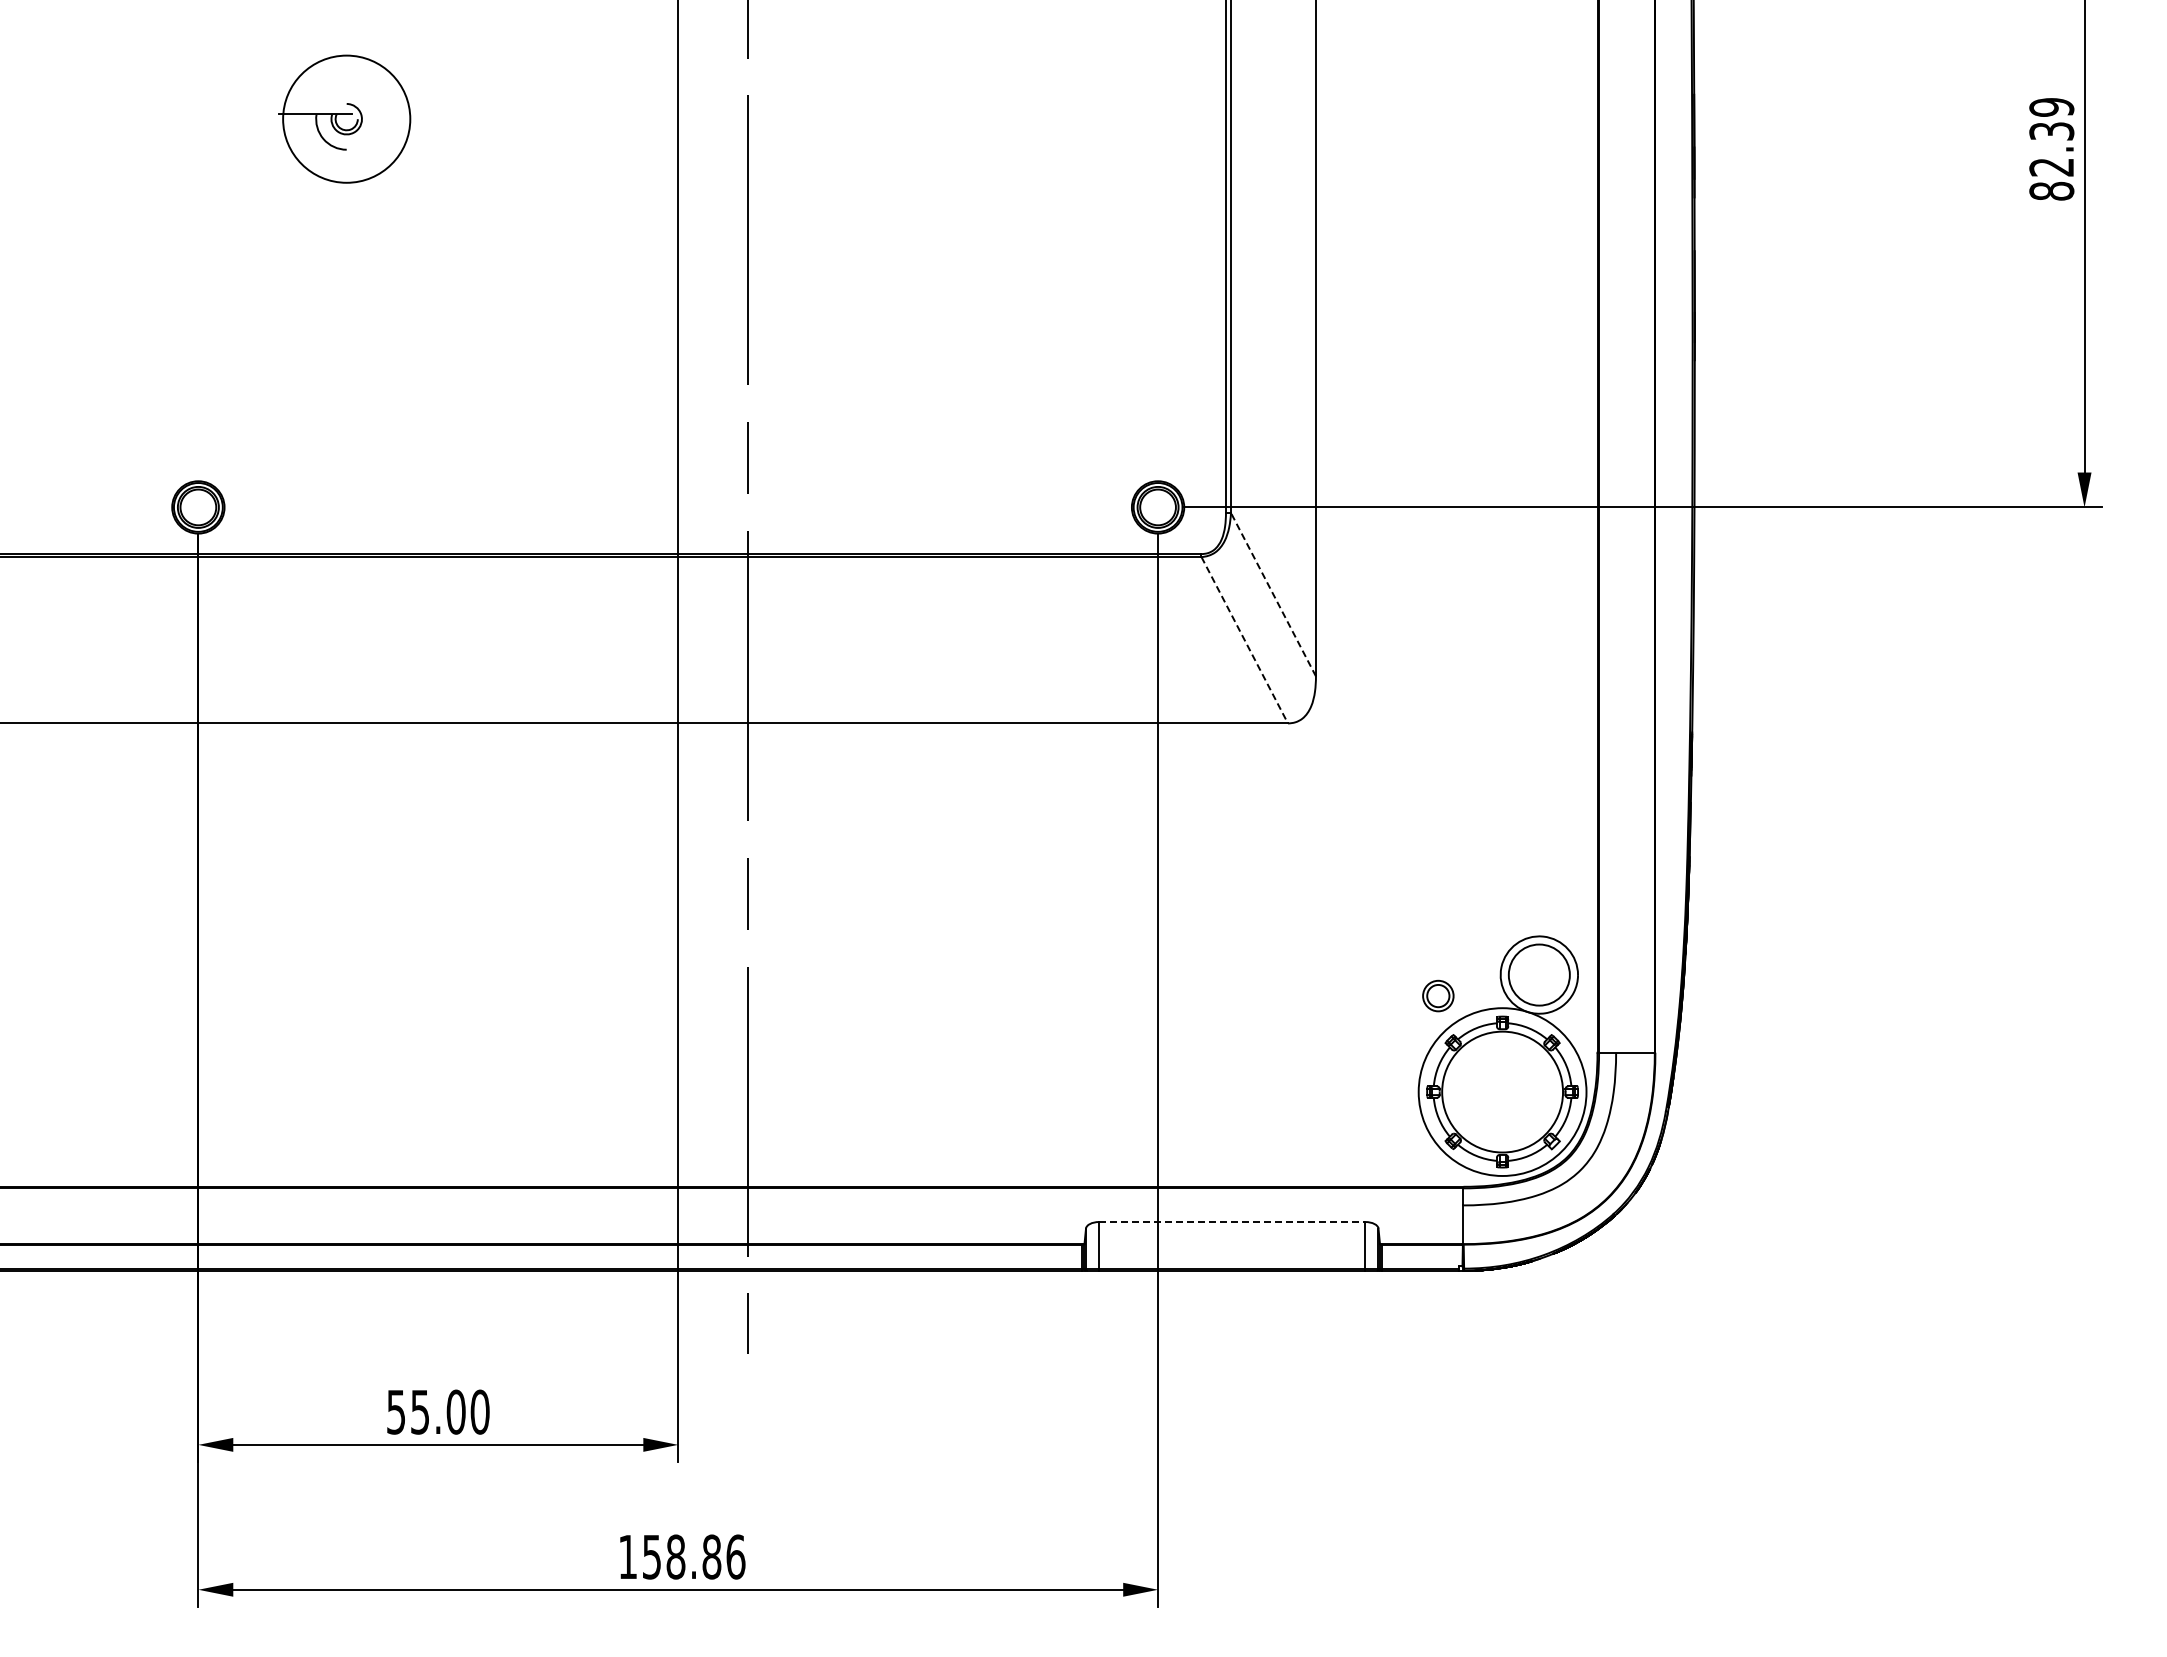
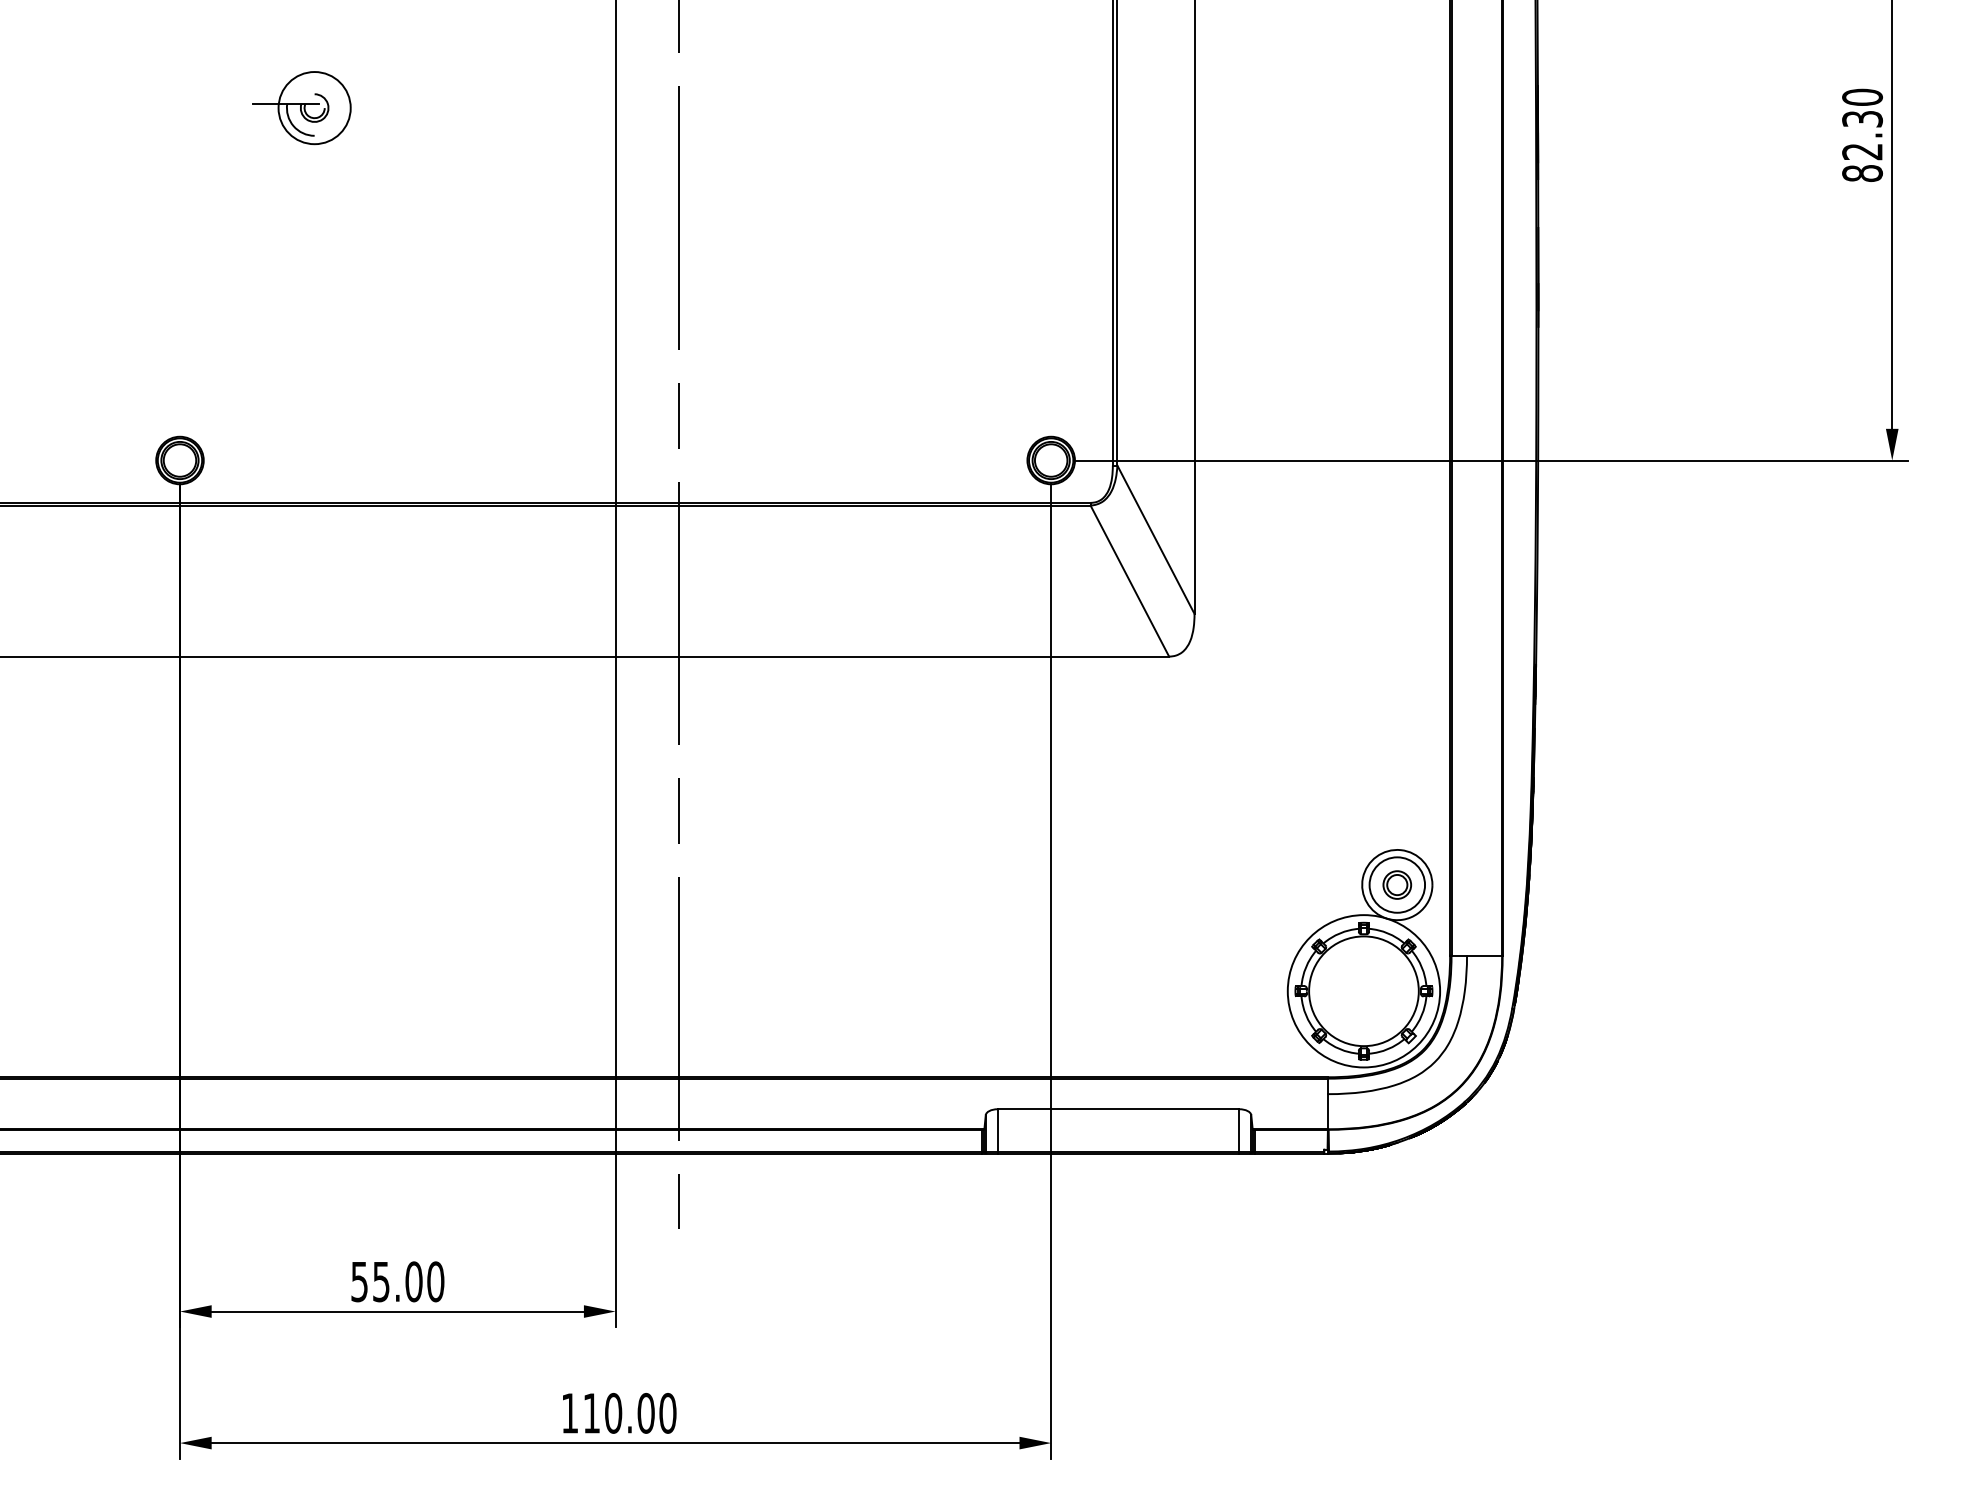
text: (2051, 107) -> (1862, 97), 82.39 -> 82.30
circle: (346, 118) -> (314, 107), size x0.62
line: (1273, 594) -> (1155, 539), dashed -> solid
line: (1244, 640) -> (1129, 581), dashed -> solid
part: (1438, 995) -> (1397, 884), moved
line: (1232, 1222) -> (1118, 1109), dashed -> solid
text: (694, 1556) -> (630, 1412), 158.86 -> 110.00

